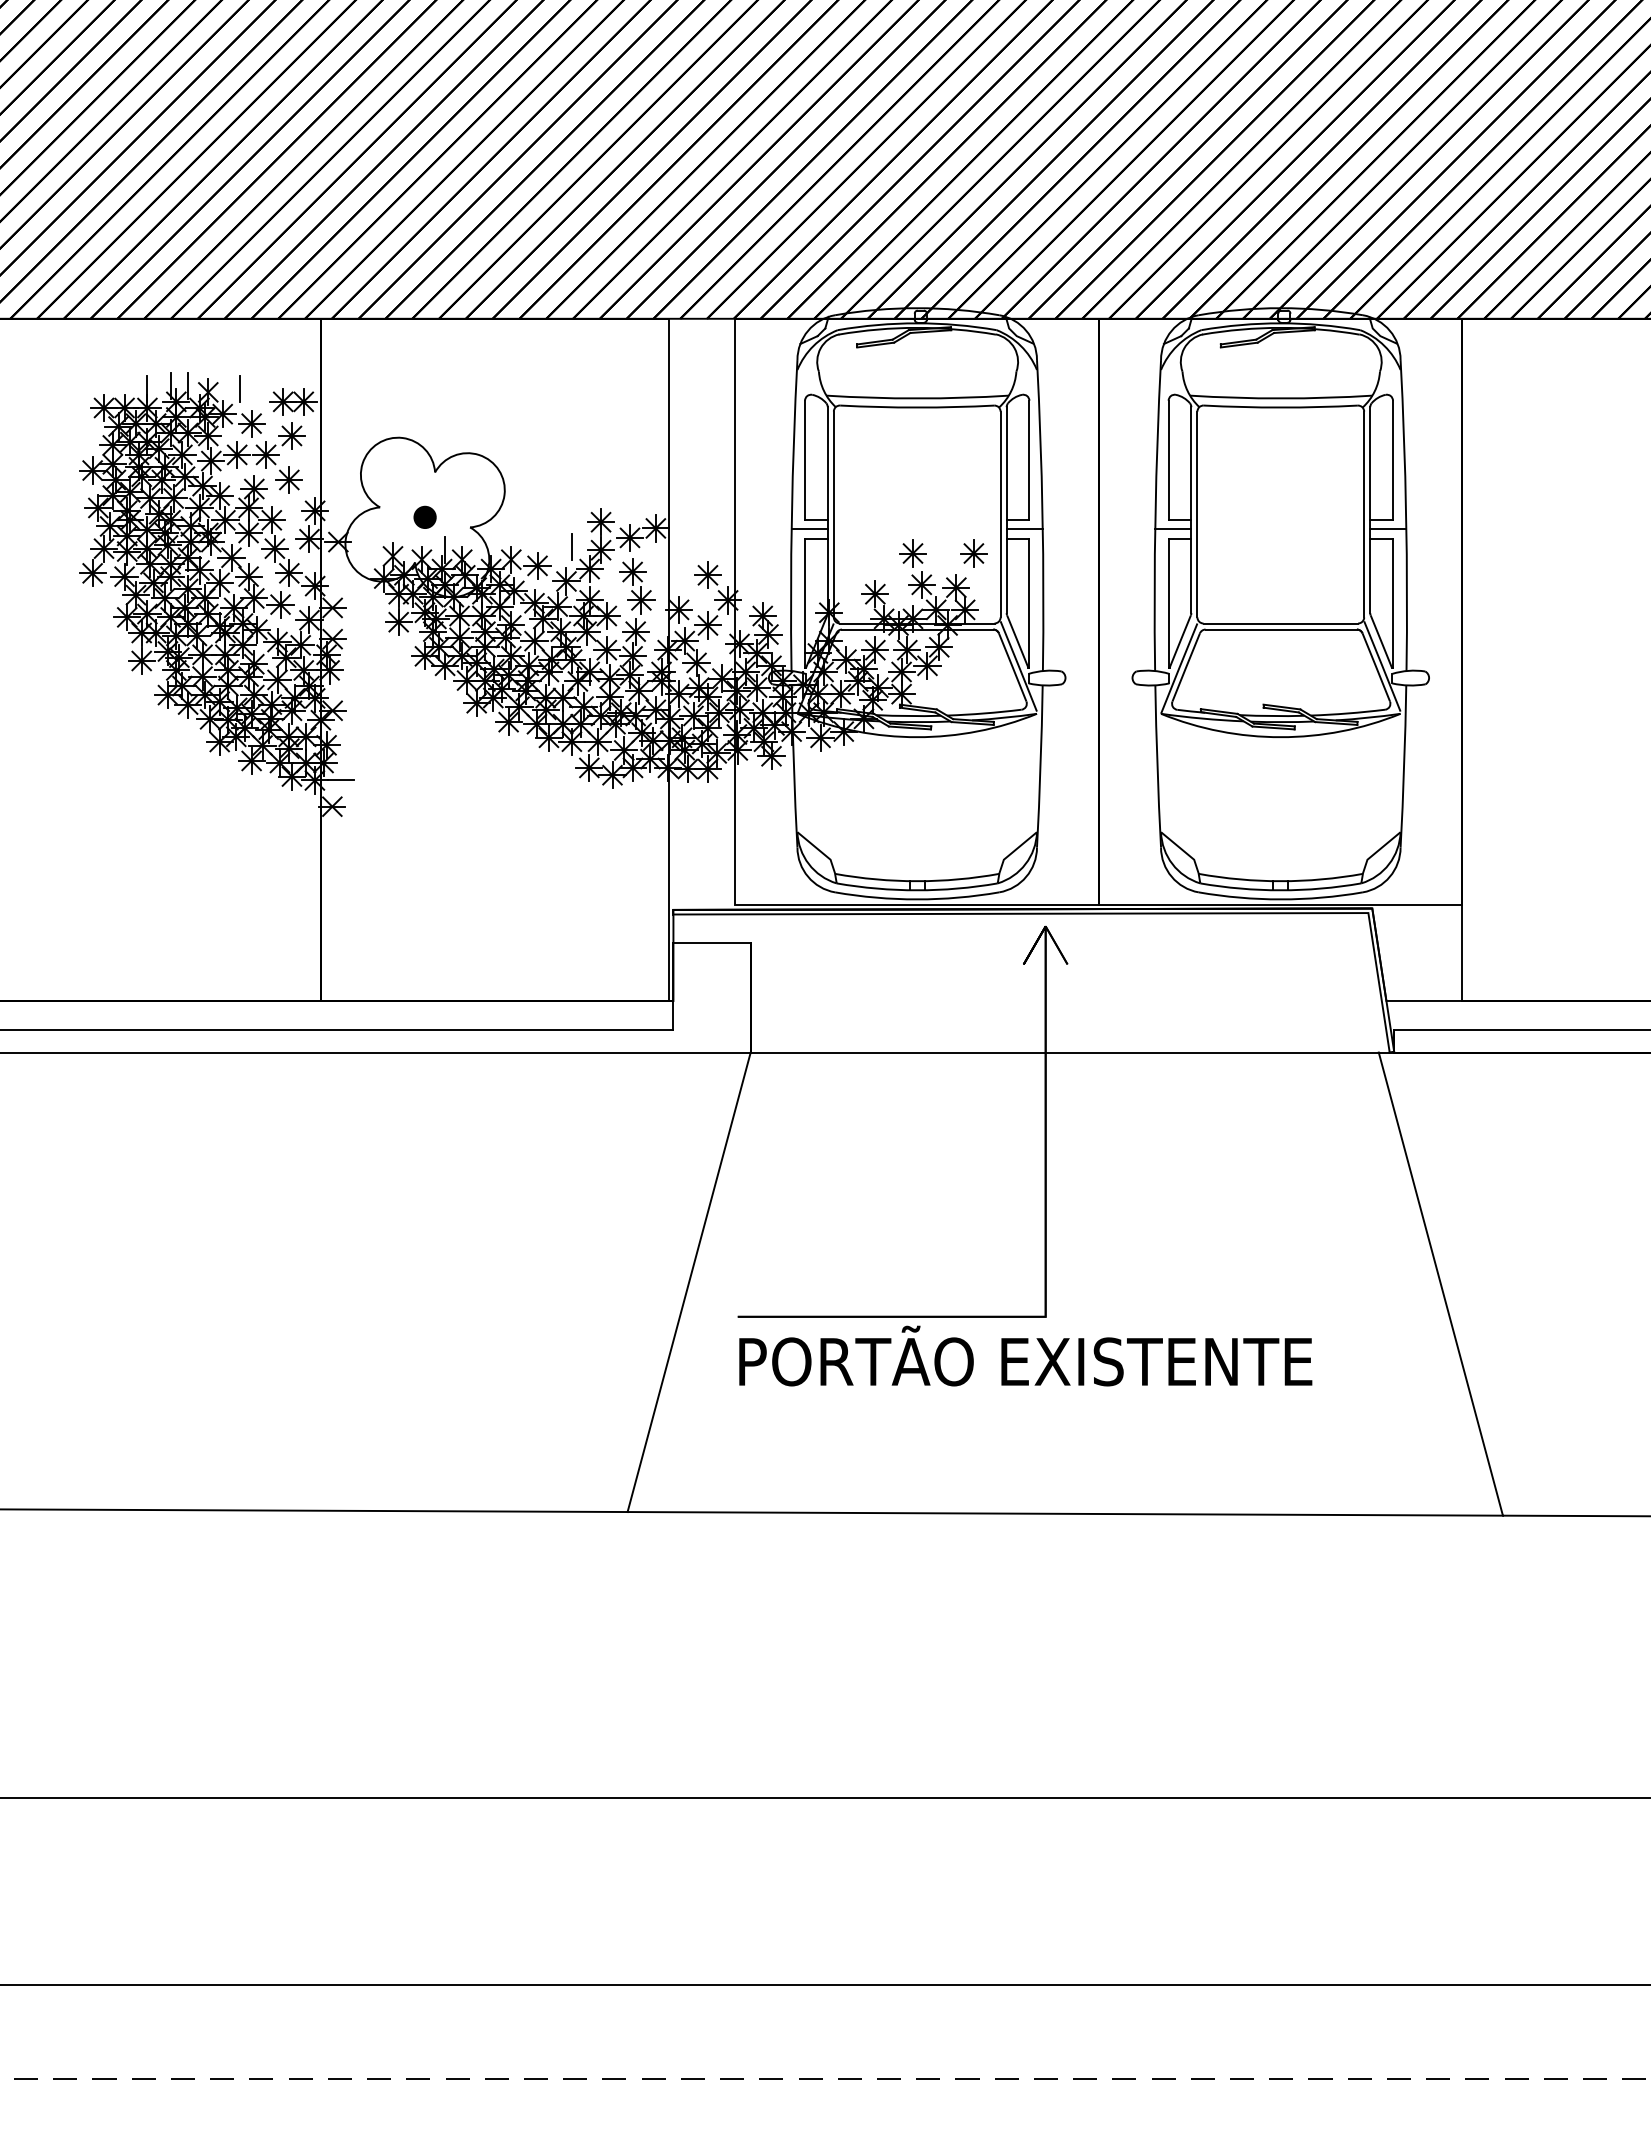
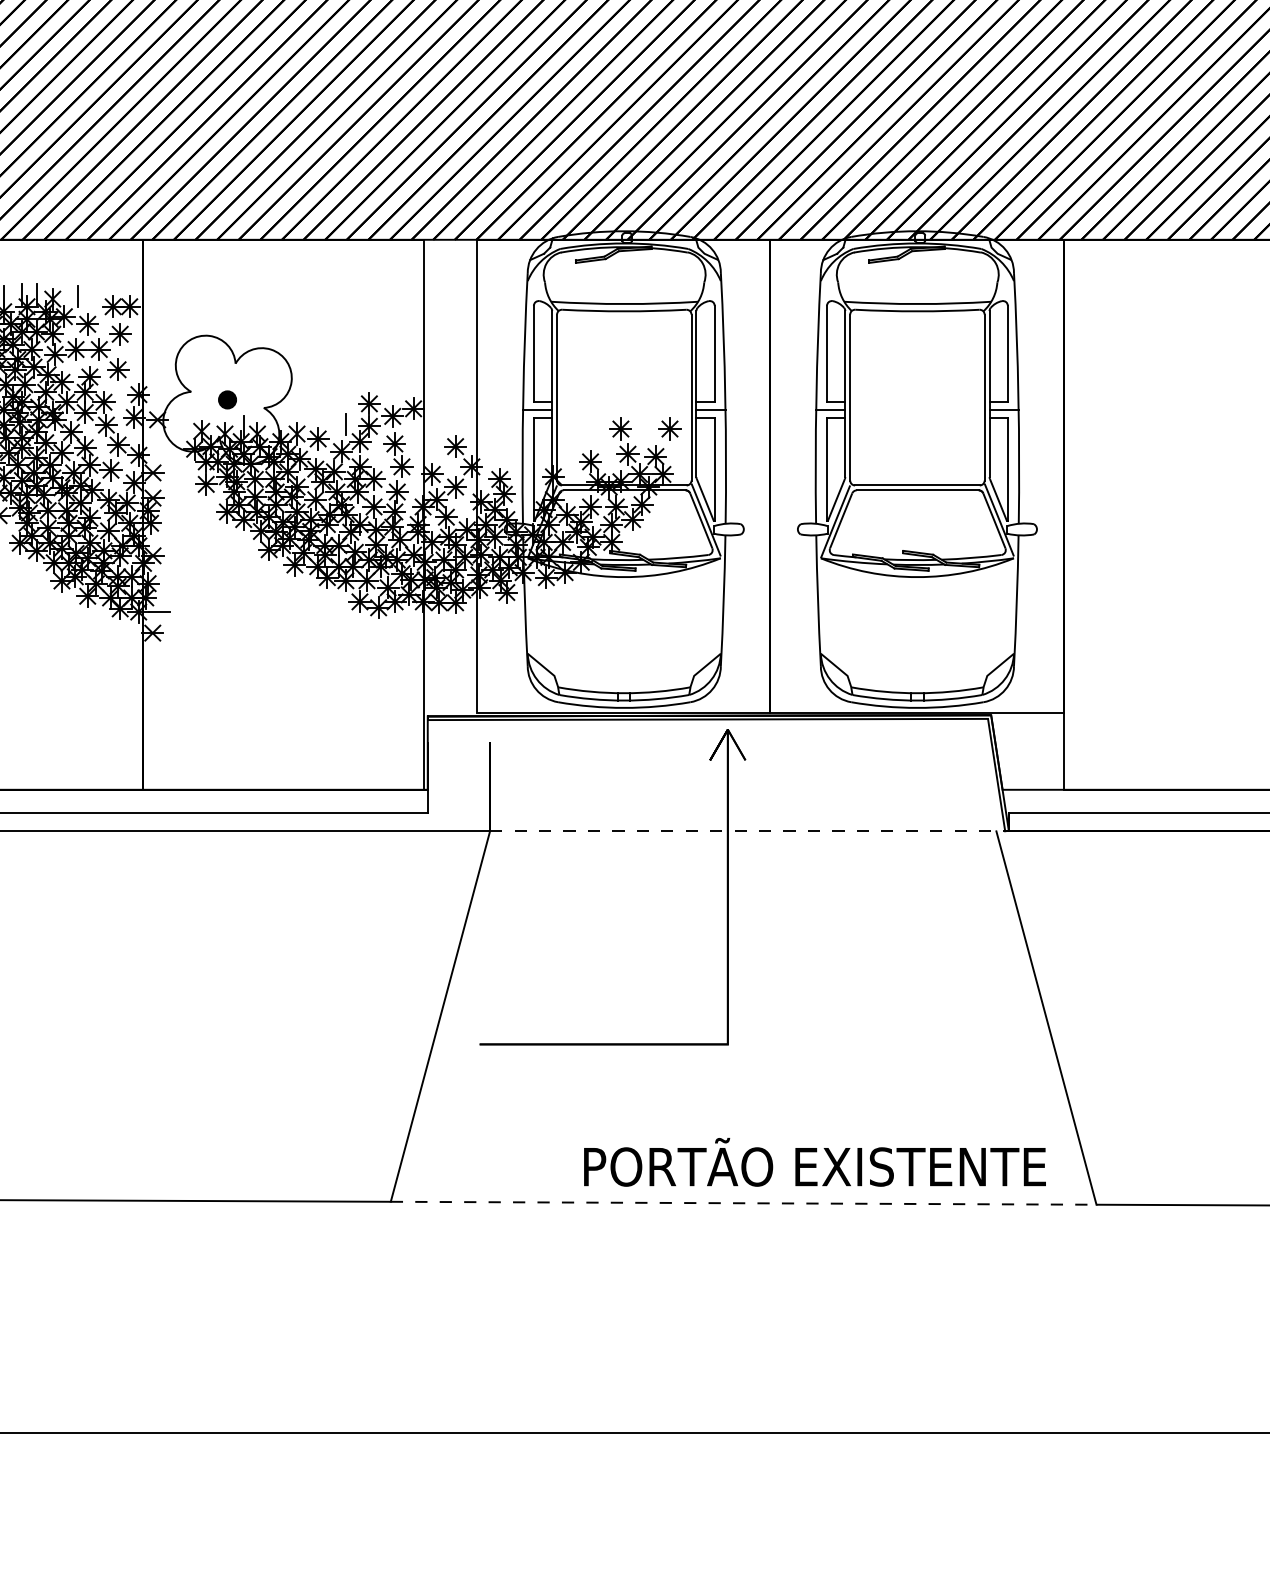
line: (711, 943) -> (458, 743), removed
line: (1072, 1052) -> (749, 831), solid -> dashed
text: (1025, 1355) -> (814, 1161), moved
line: (1065, 1513) -> (743, 1202), solid -> dashed

